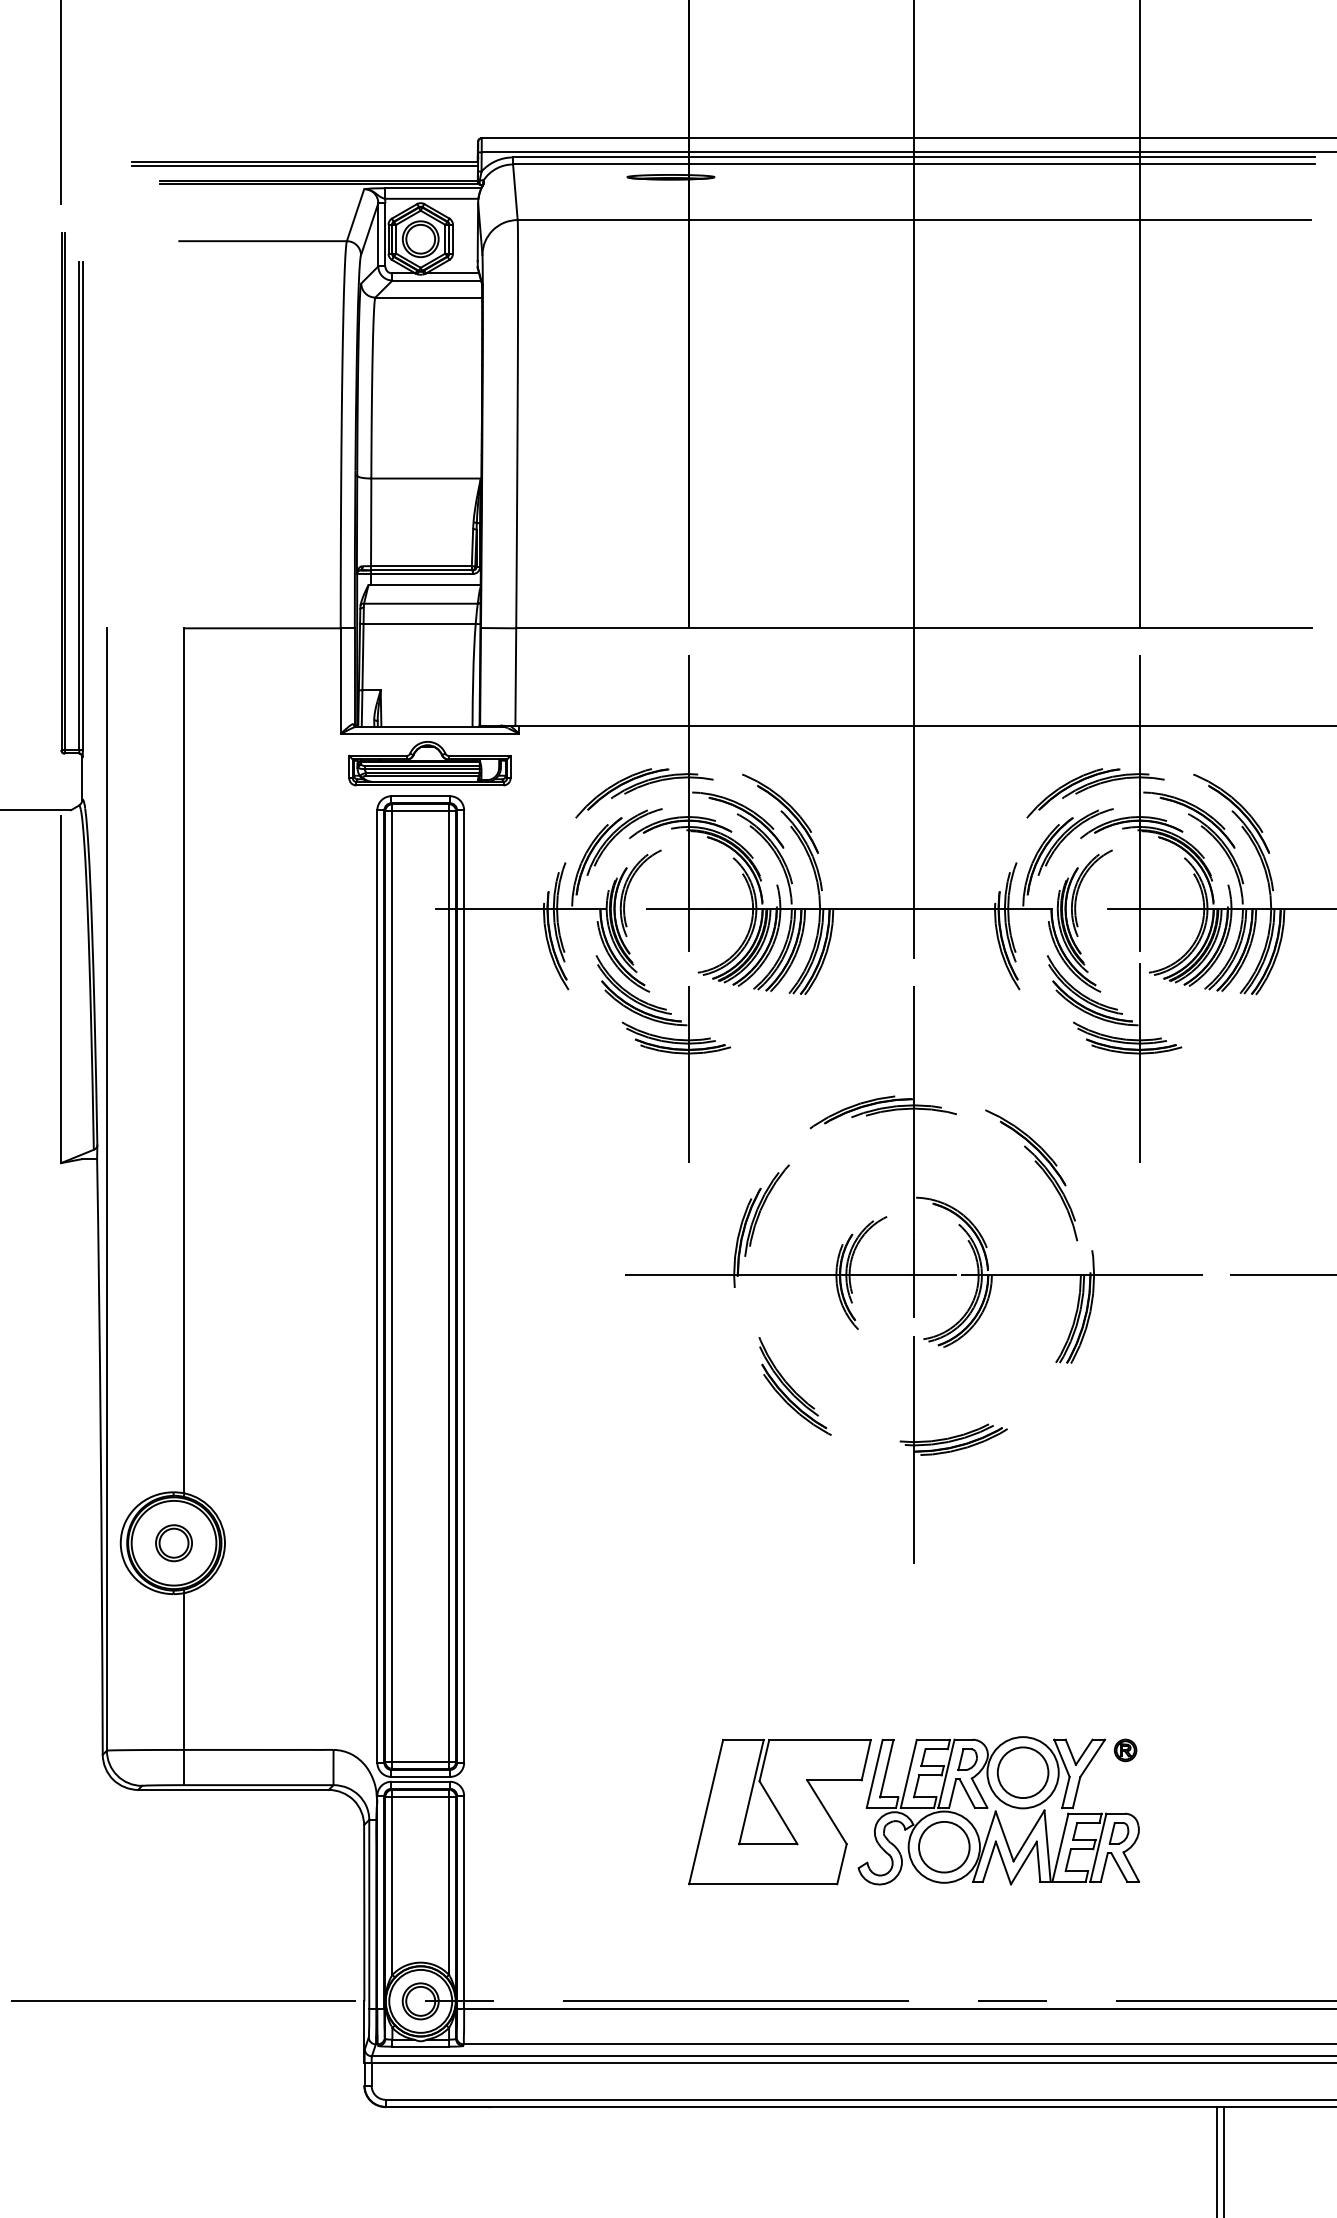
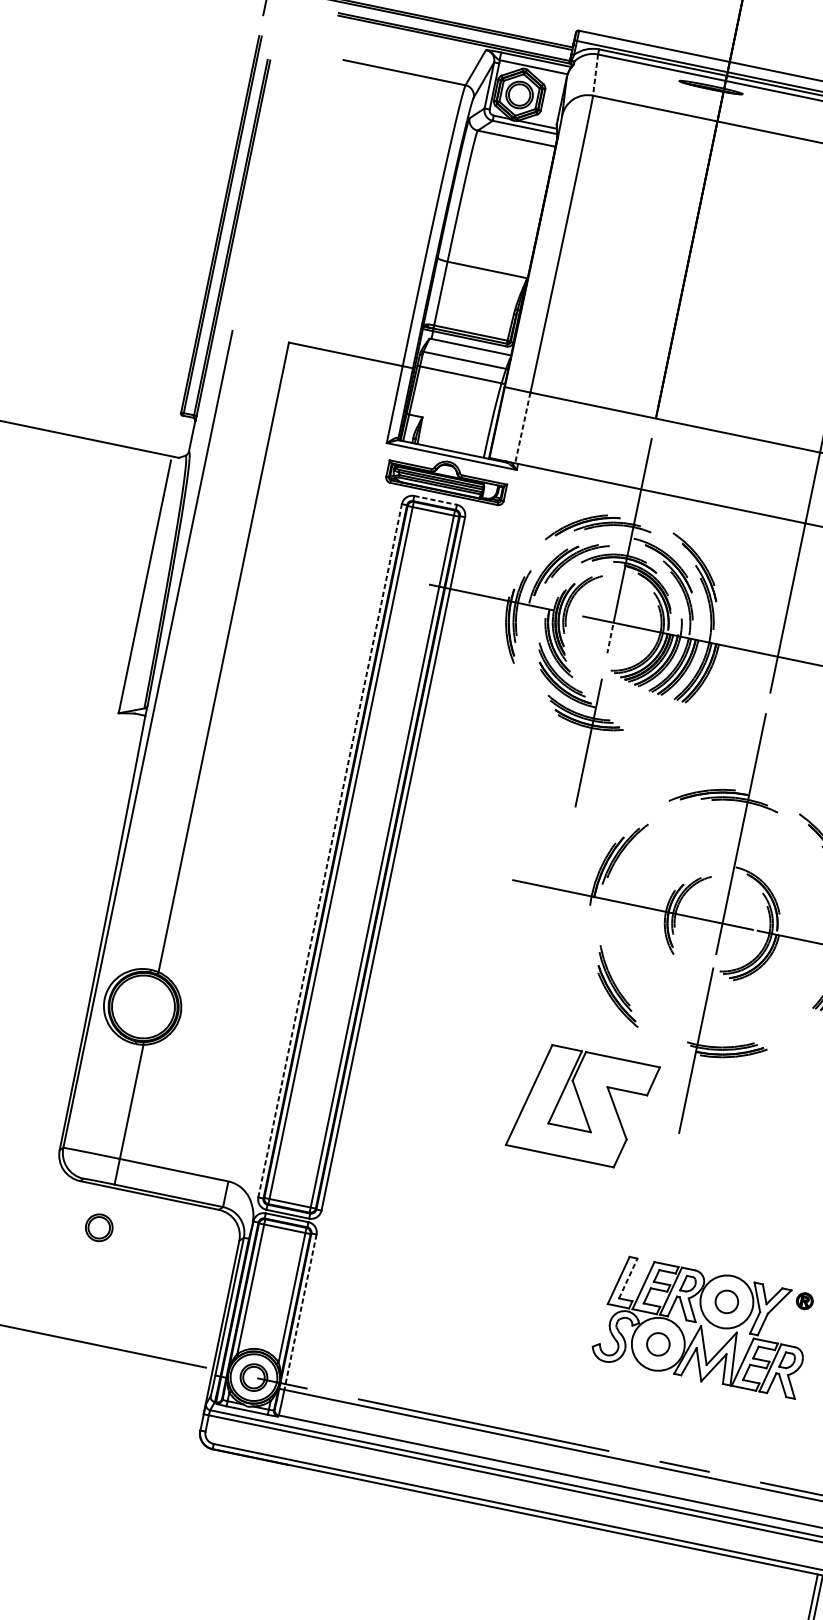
line: (515, 192) -> (595, 75), solid -> dashed
line: (515, 676) -> (522, 427), solid -> dashed
line: (421, 796) -> (436, 500), solid -> dashed
line: (688, 925) -> (611, 634), solid -> dashed
line: (377, 1286) -> (330, 850), solid -> dashed
part: (173, 1543) -> (98, 1227), moved
line: (886, 1768) -> (628, 1278), solid -> dashed
circle: (1022, 1772) -> (726, 1301), size x0.6
part: (779, 1811) -> (582, 1105), moved
circle: (944, 1847) -> (658, 1344), size x0.6
line: (464, 1902) -> (300, 1312), solid -> dashed

